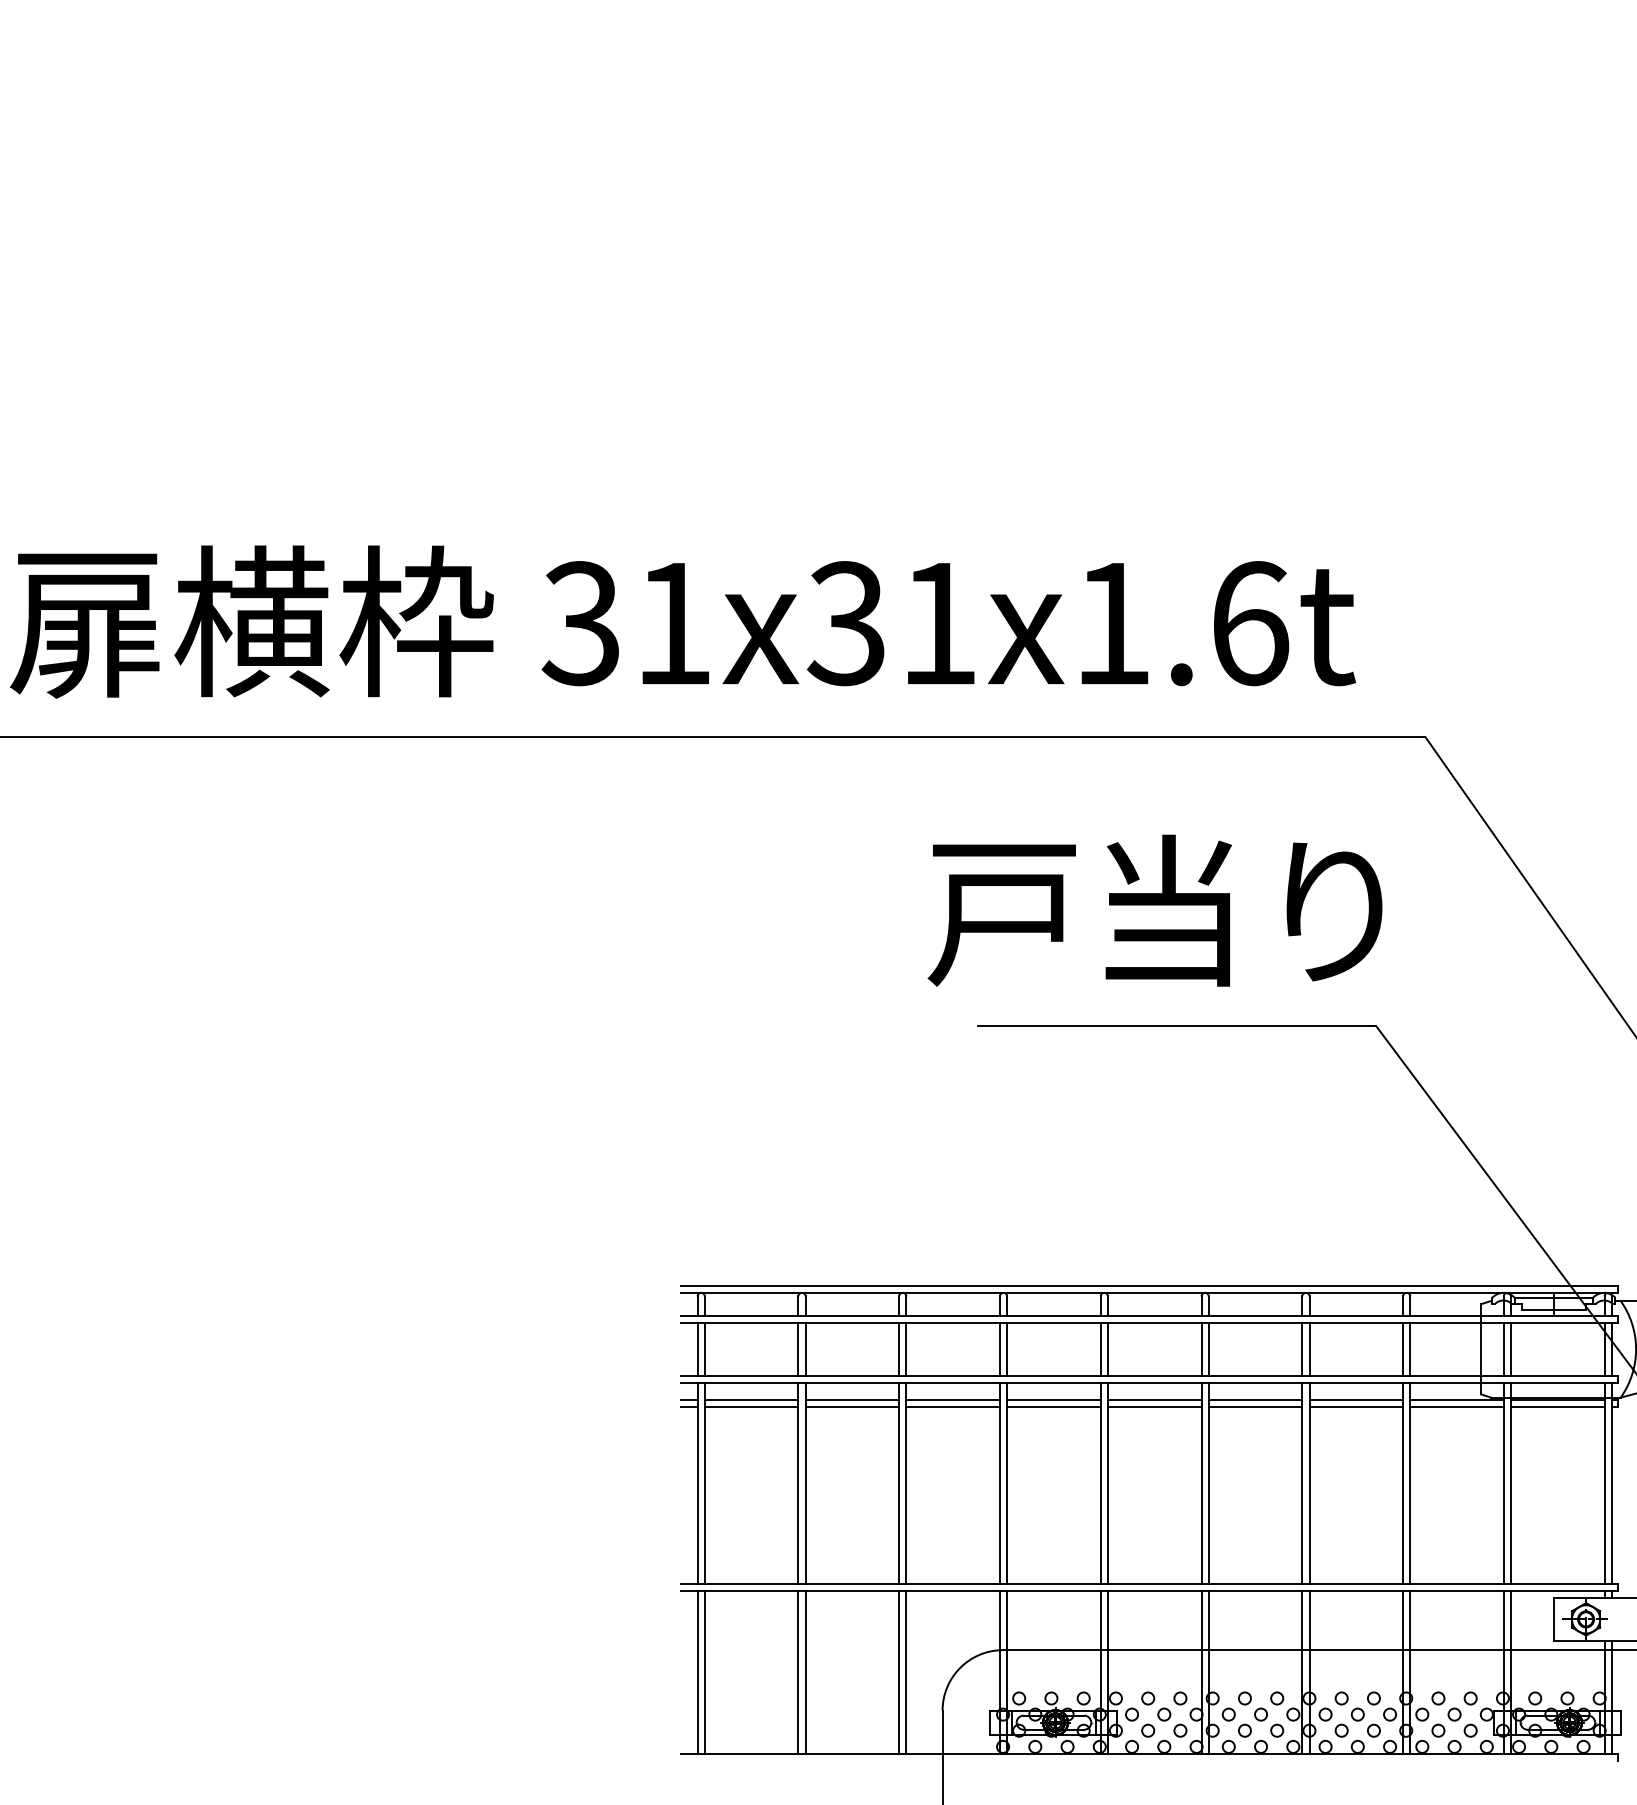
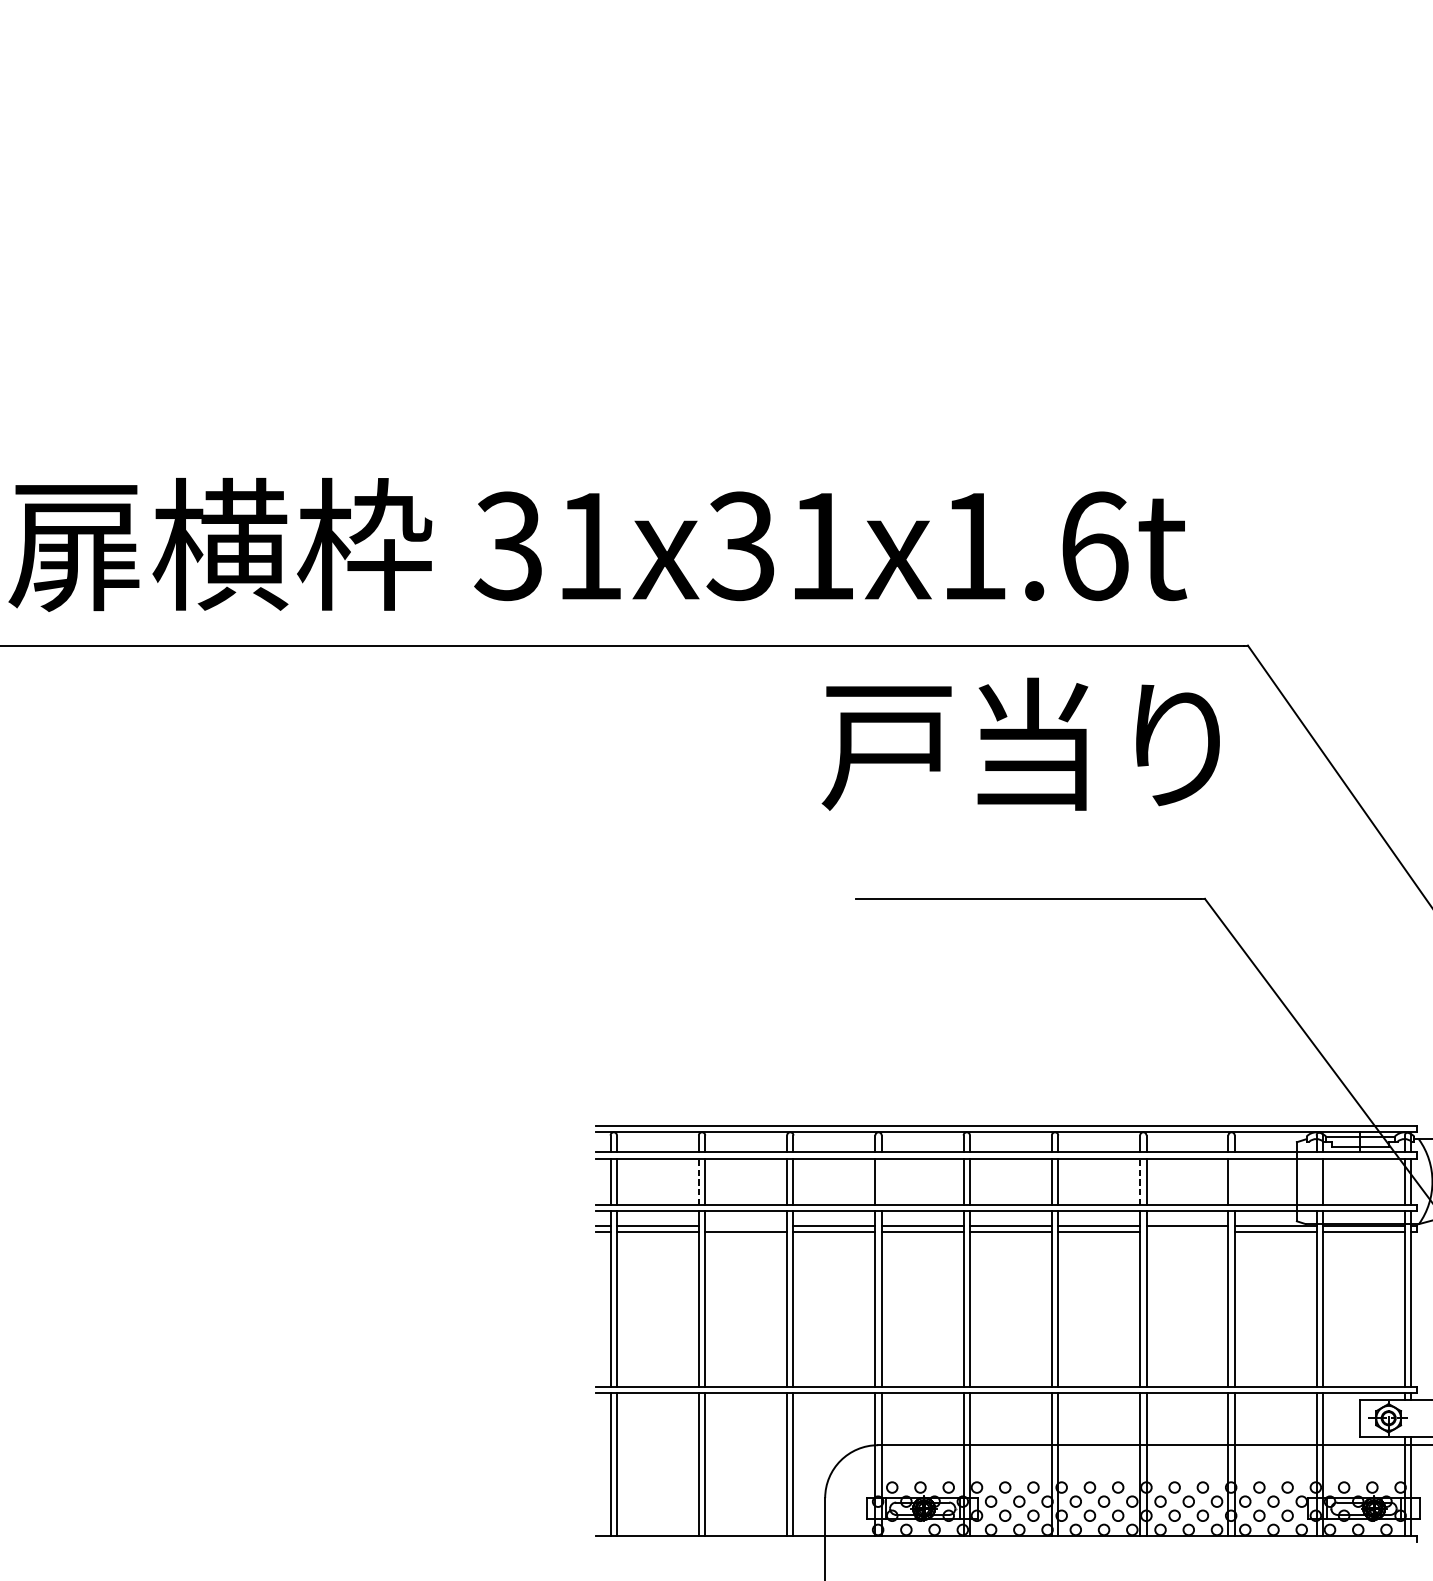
text: (1154, 910) -> (1020, 744), moved
line: (798, 1348) -> (698, 1181), solid -> dashed
line: (1007, 1348) -> (882, 1181), removed
line: (1302, 1348) -> (1140, 1181), solid -> dashed
line: (1410, 1348) -> (1234, 1181), removed
line: (1503, 1348) -> (1316, 1181), removed
line: (852, 1399) -> (746, 1225), removed
line: (1356, 1406) -> (1187, 1231), removed

